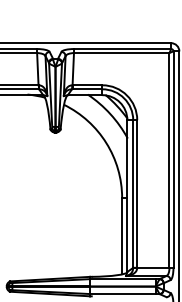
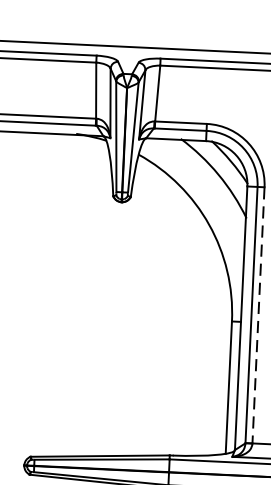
line: (137, 193) -> (258, 314), solid -> dashed

